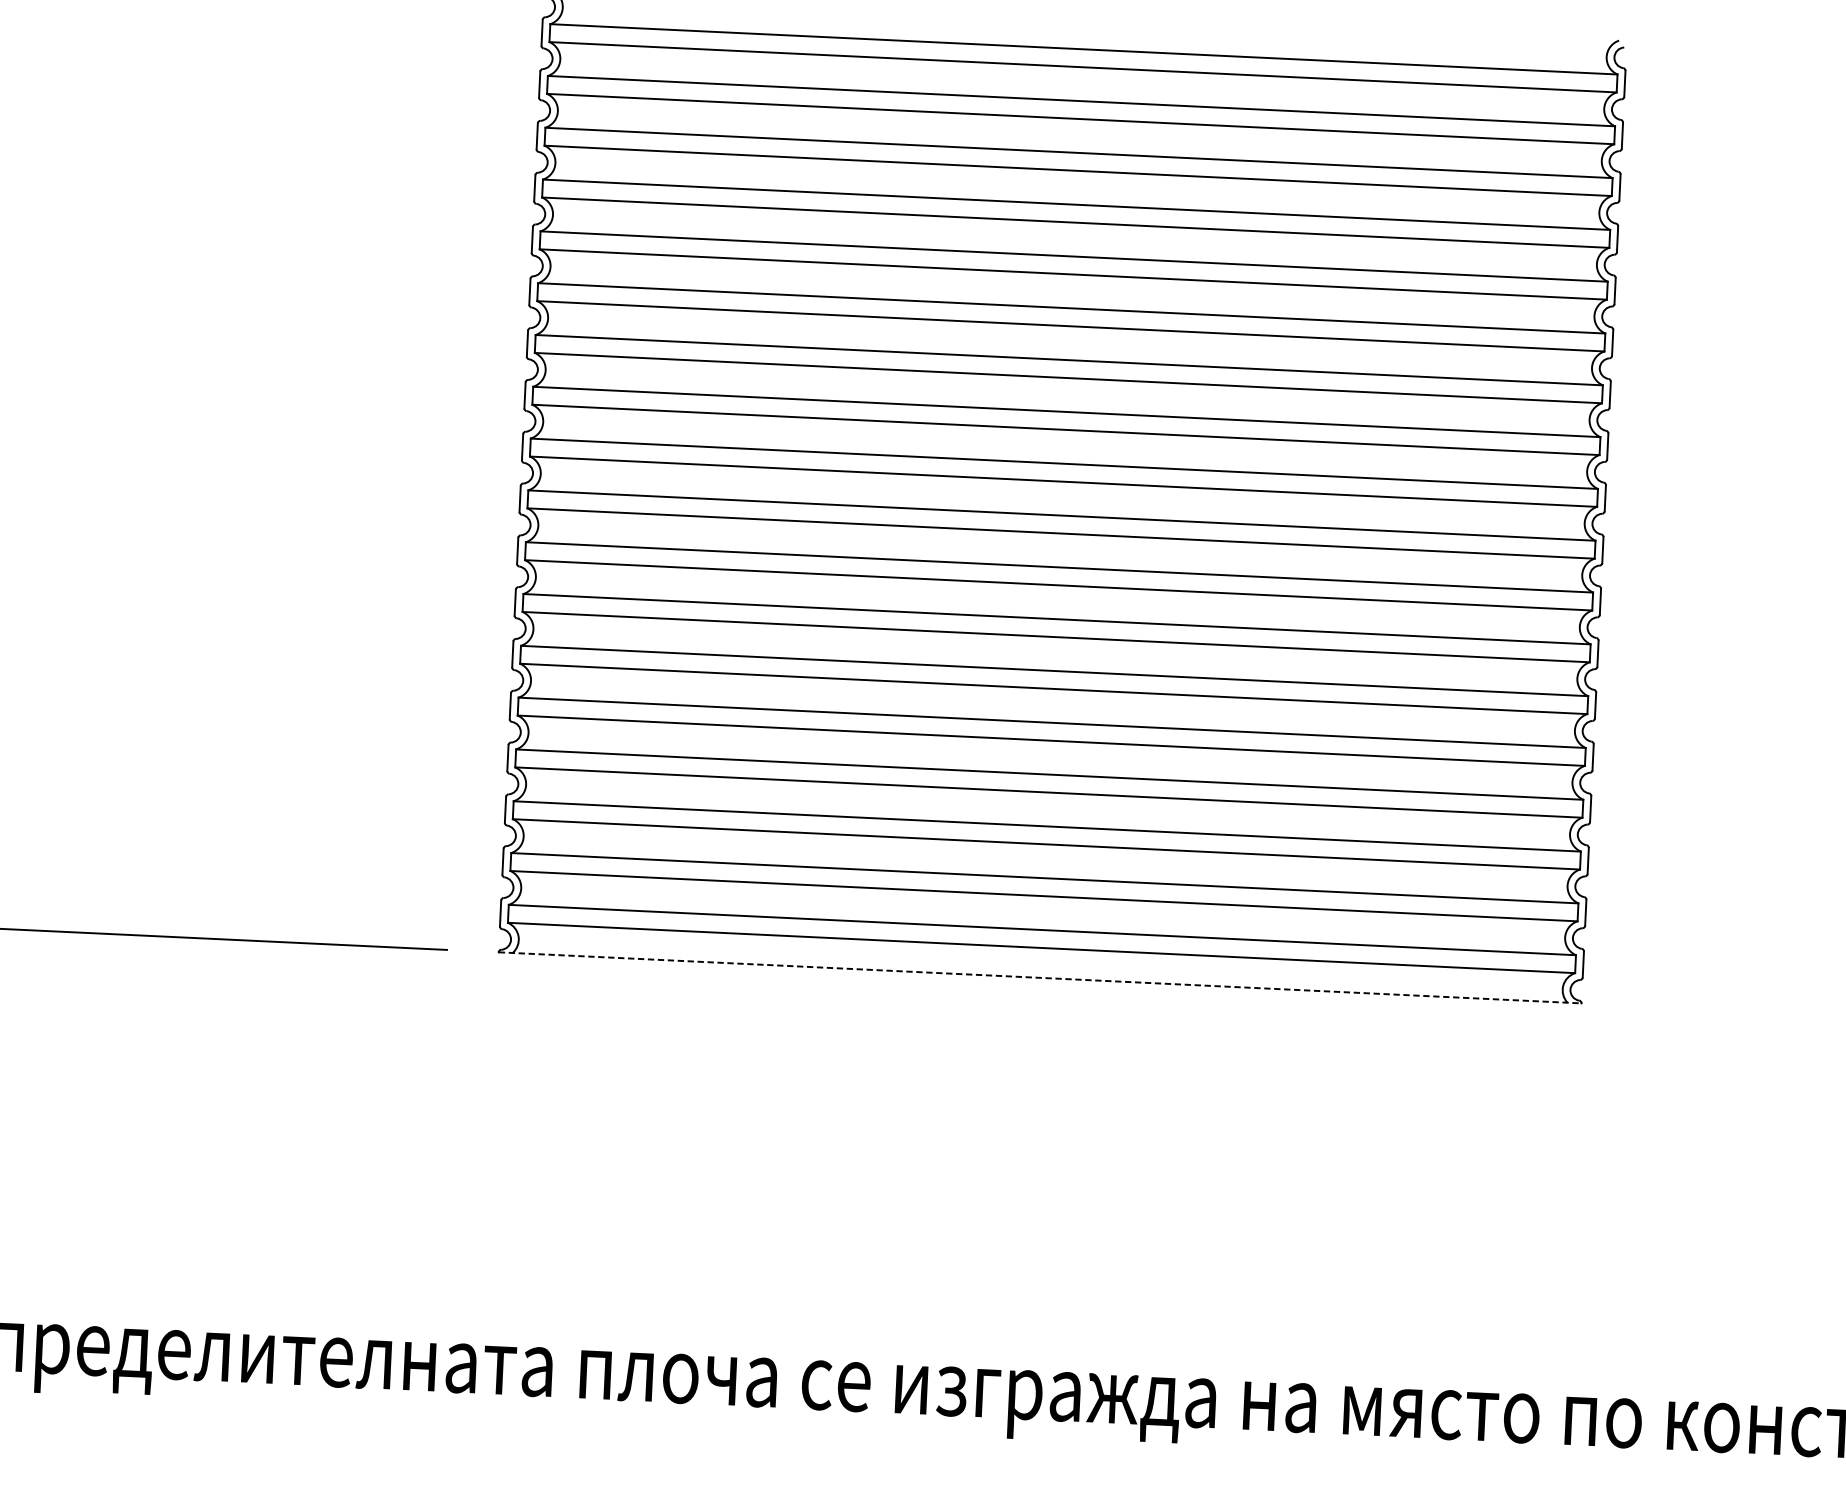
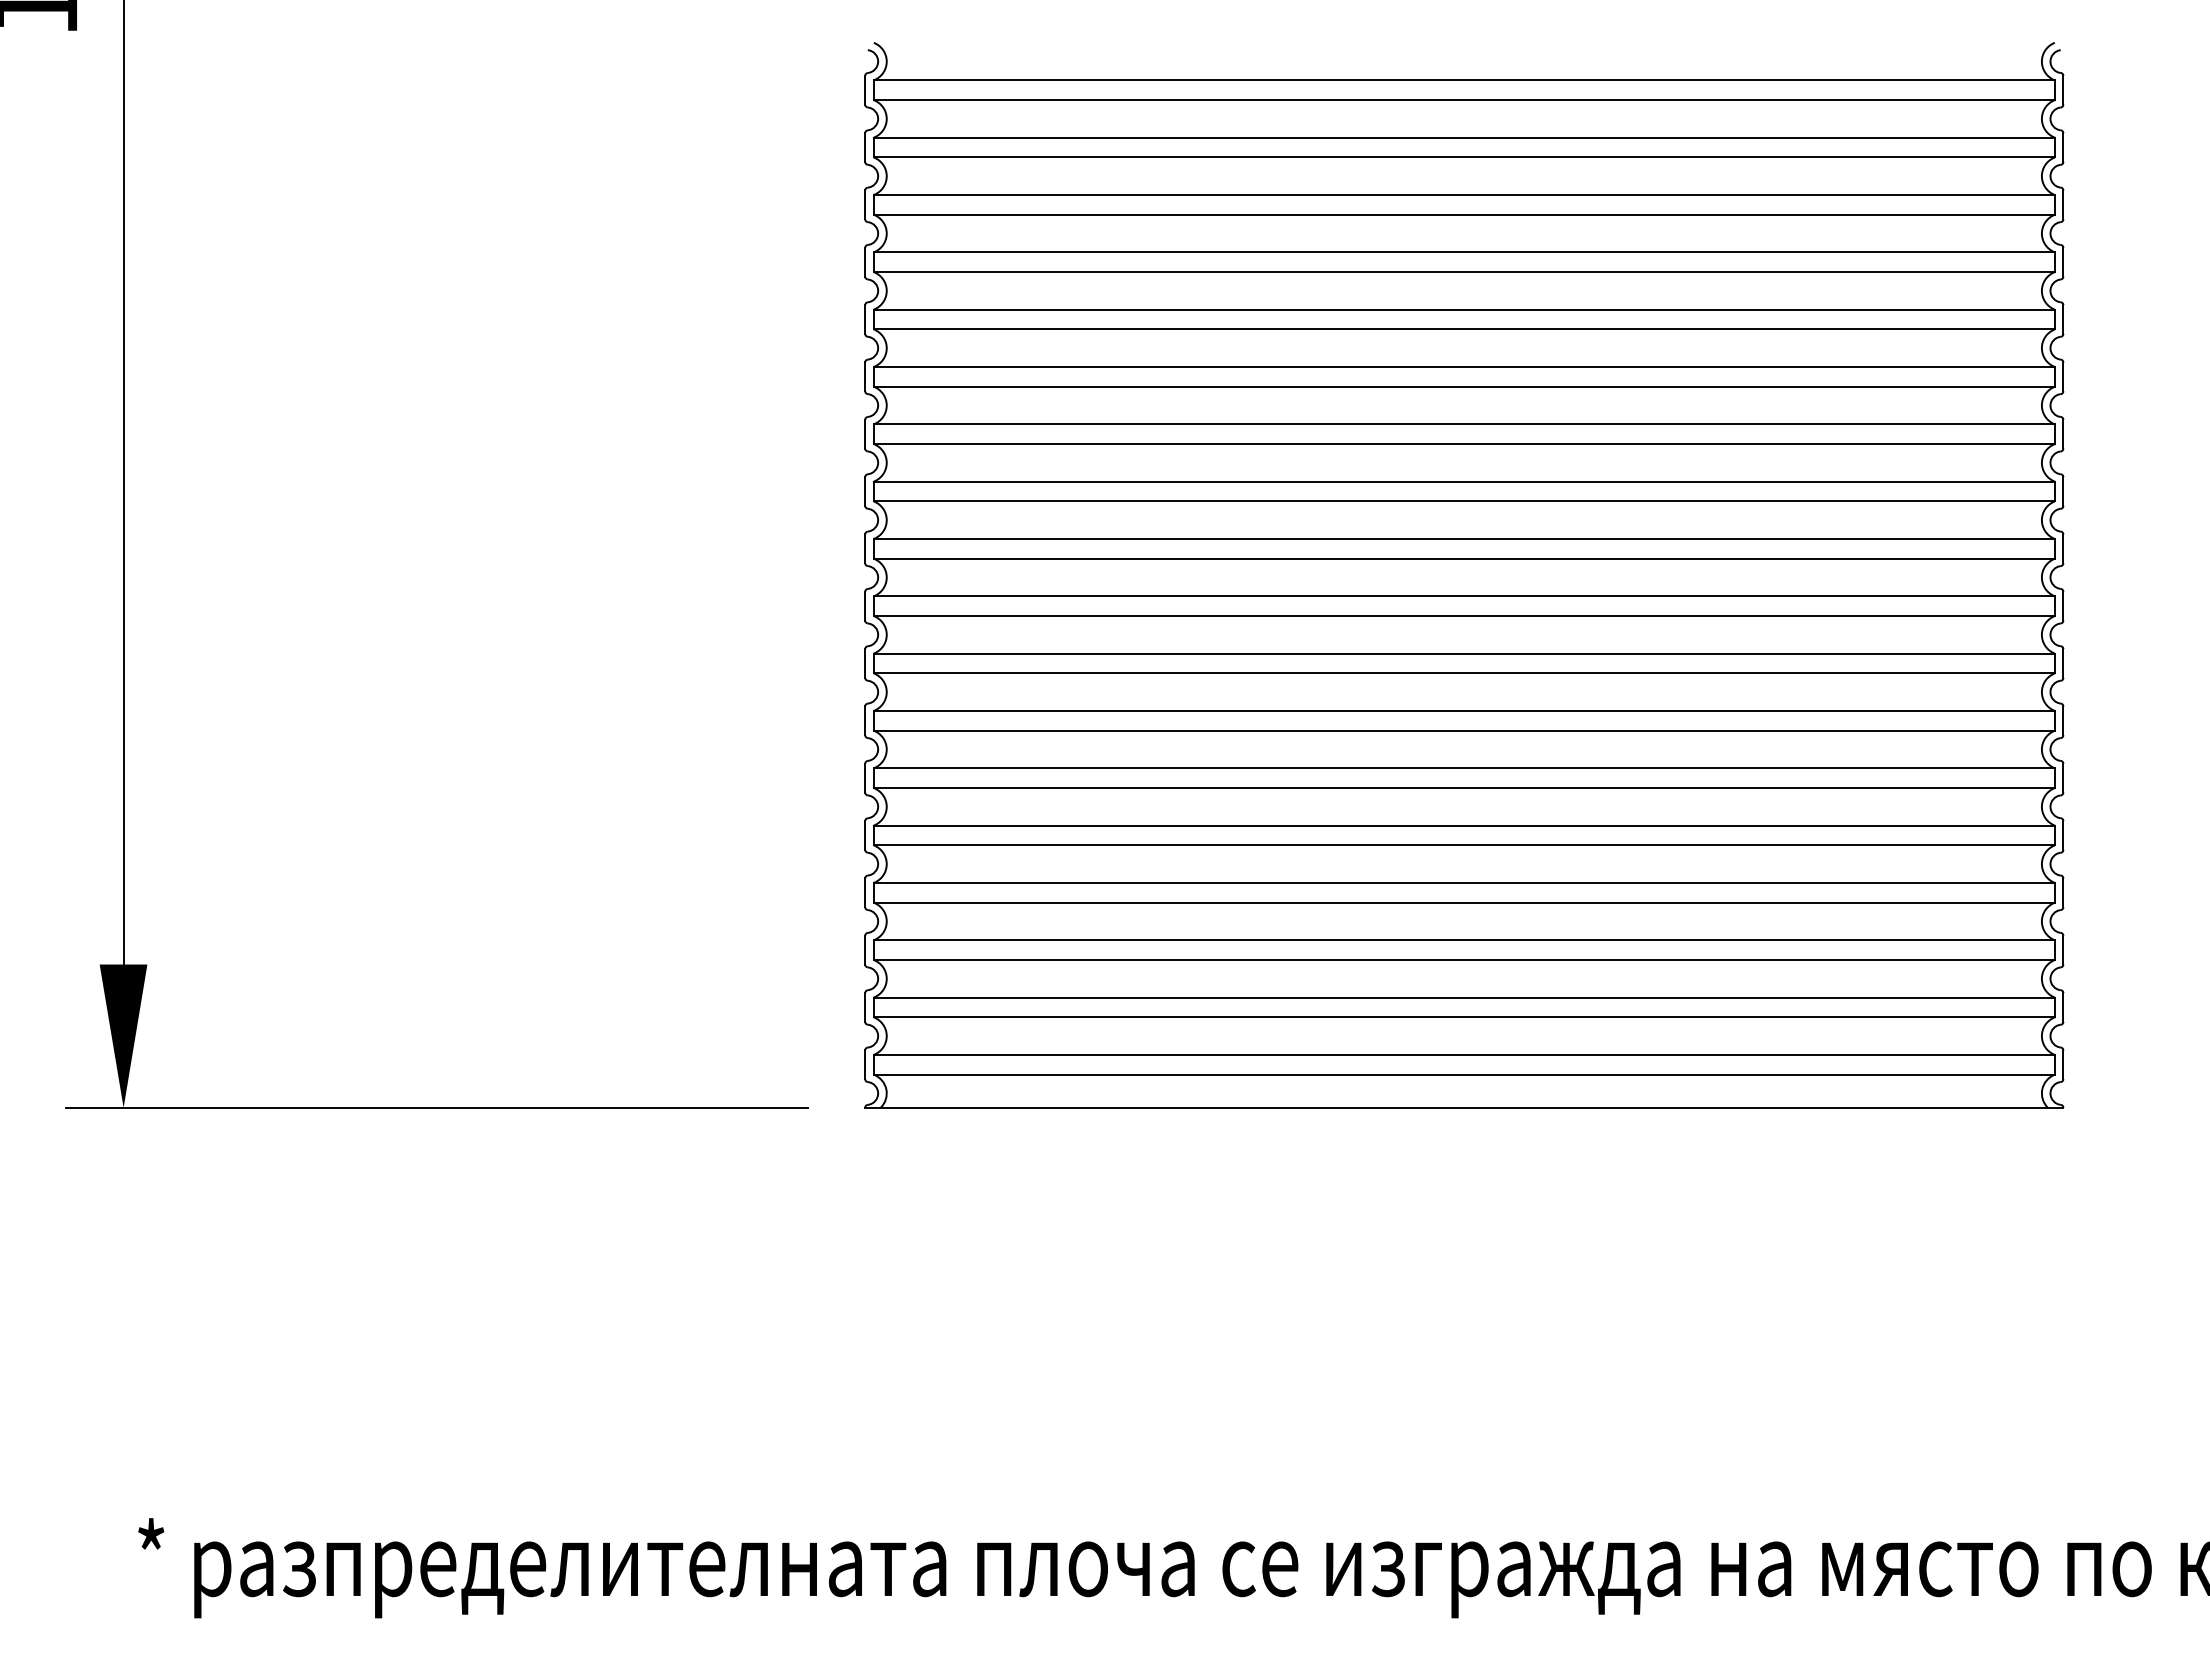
line: (1040, 977) -> (1464, 1107), dashed -> solid

